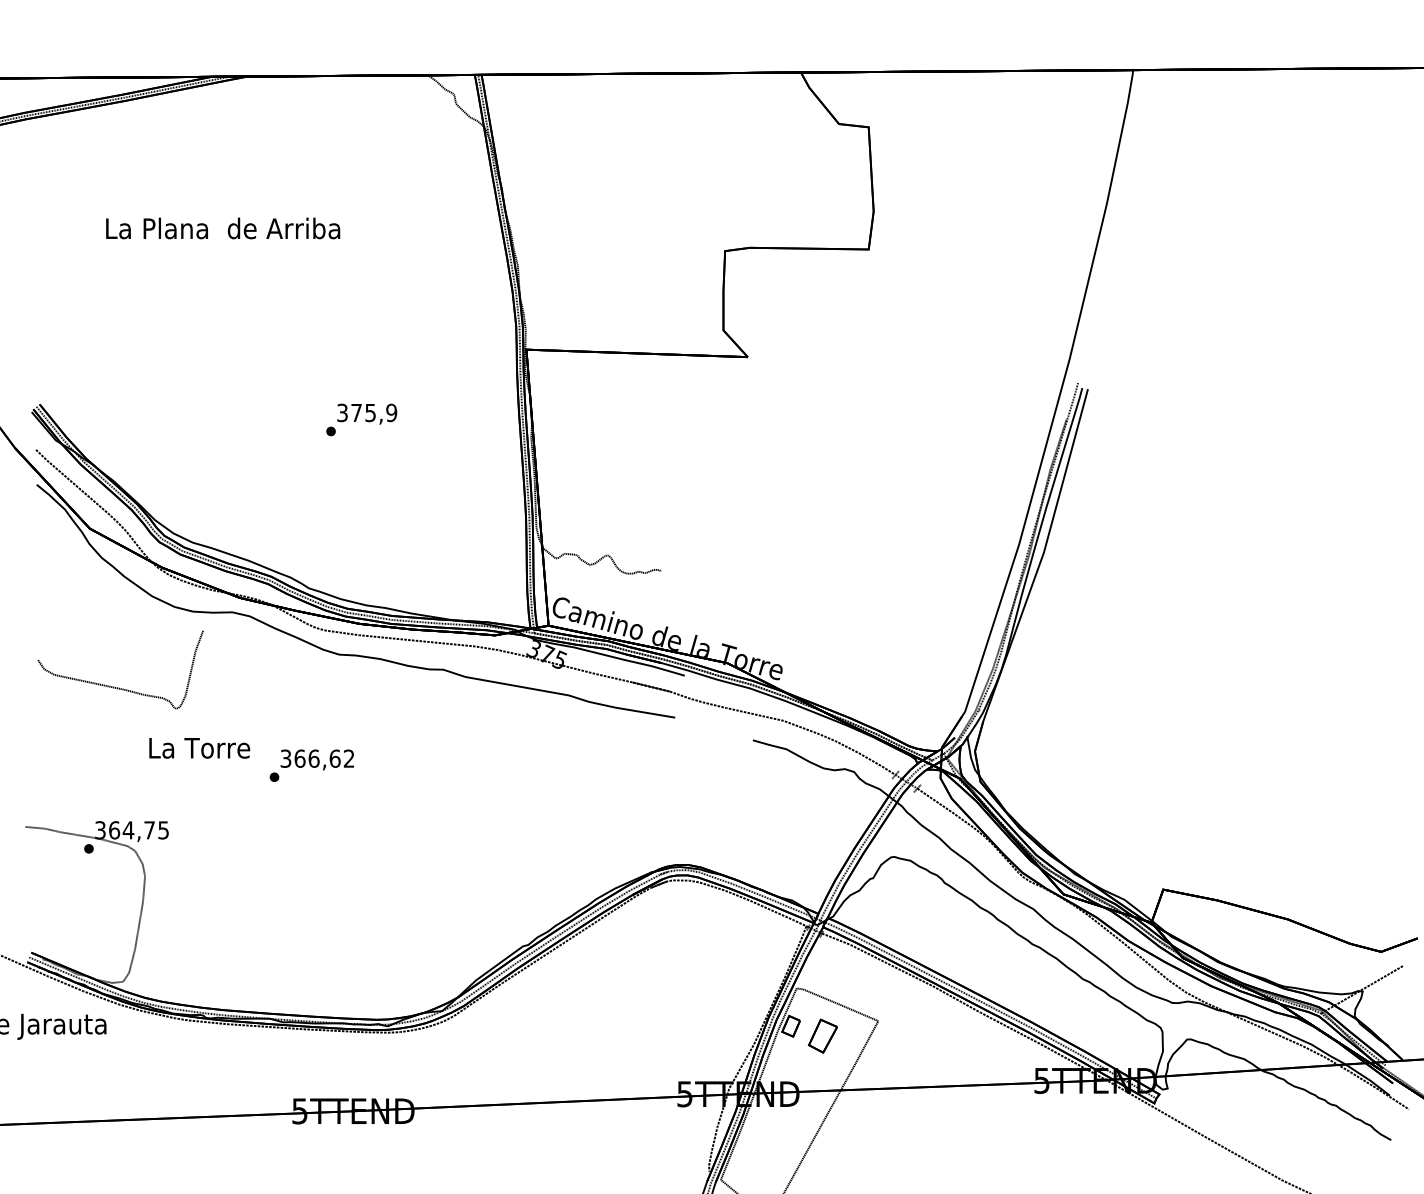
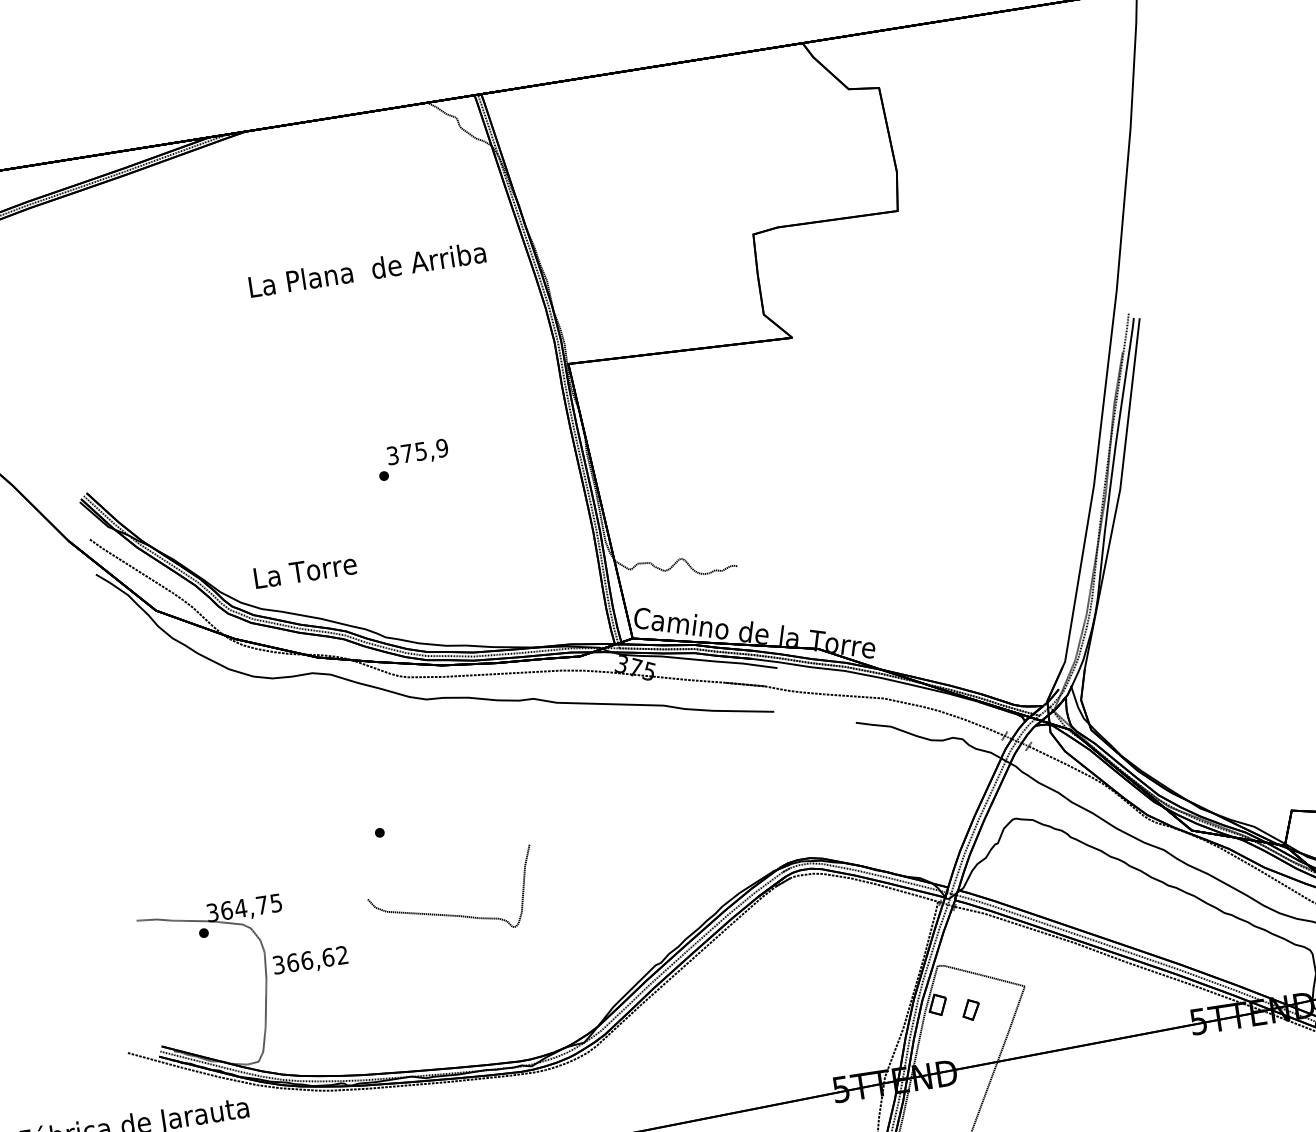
text: (223, 228) -> (367, 269), moved
curve: (114, 686) -> (448, 914), moved
text: (199, 748) -> (305, 571), moved
text: (316, 759) -> (309, 961), moved
part: (822, 1035) -> (970, 1009), size x0.6

